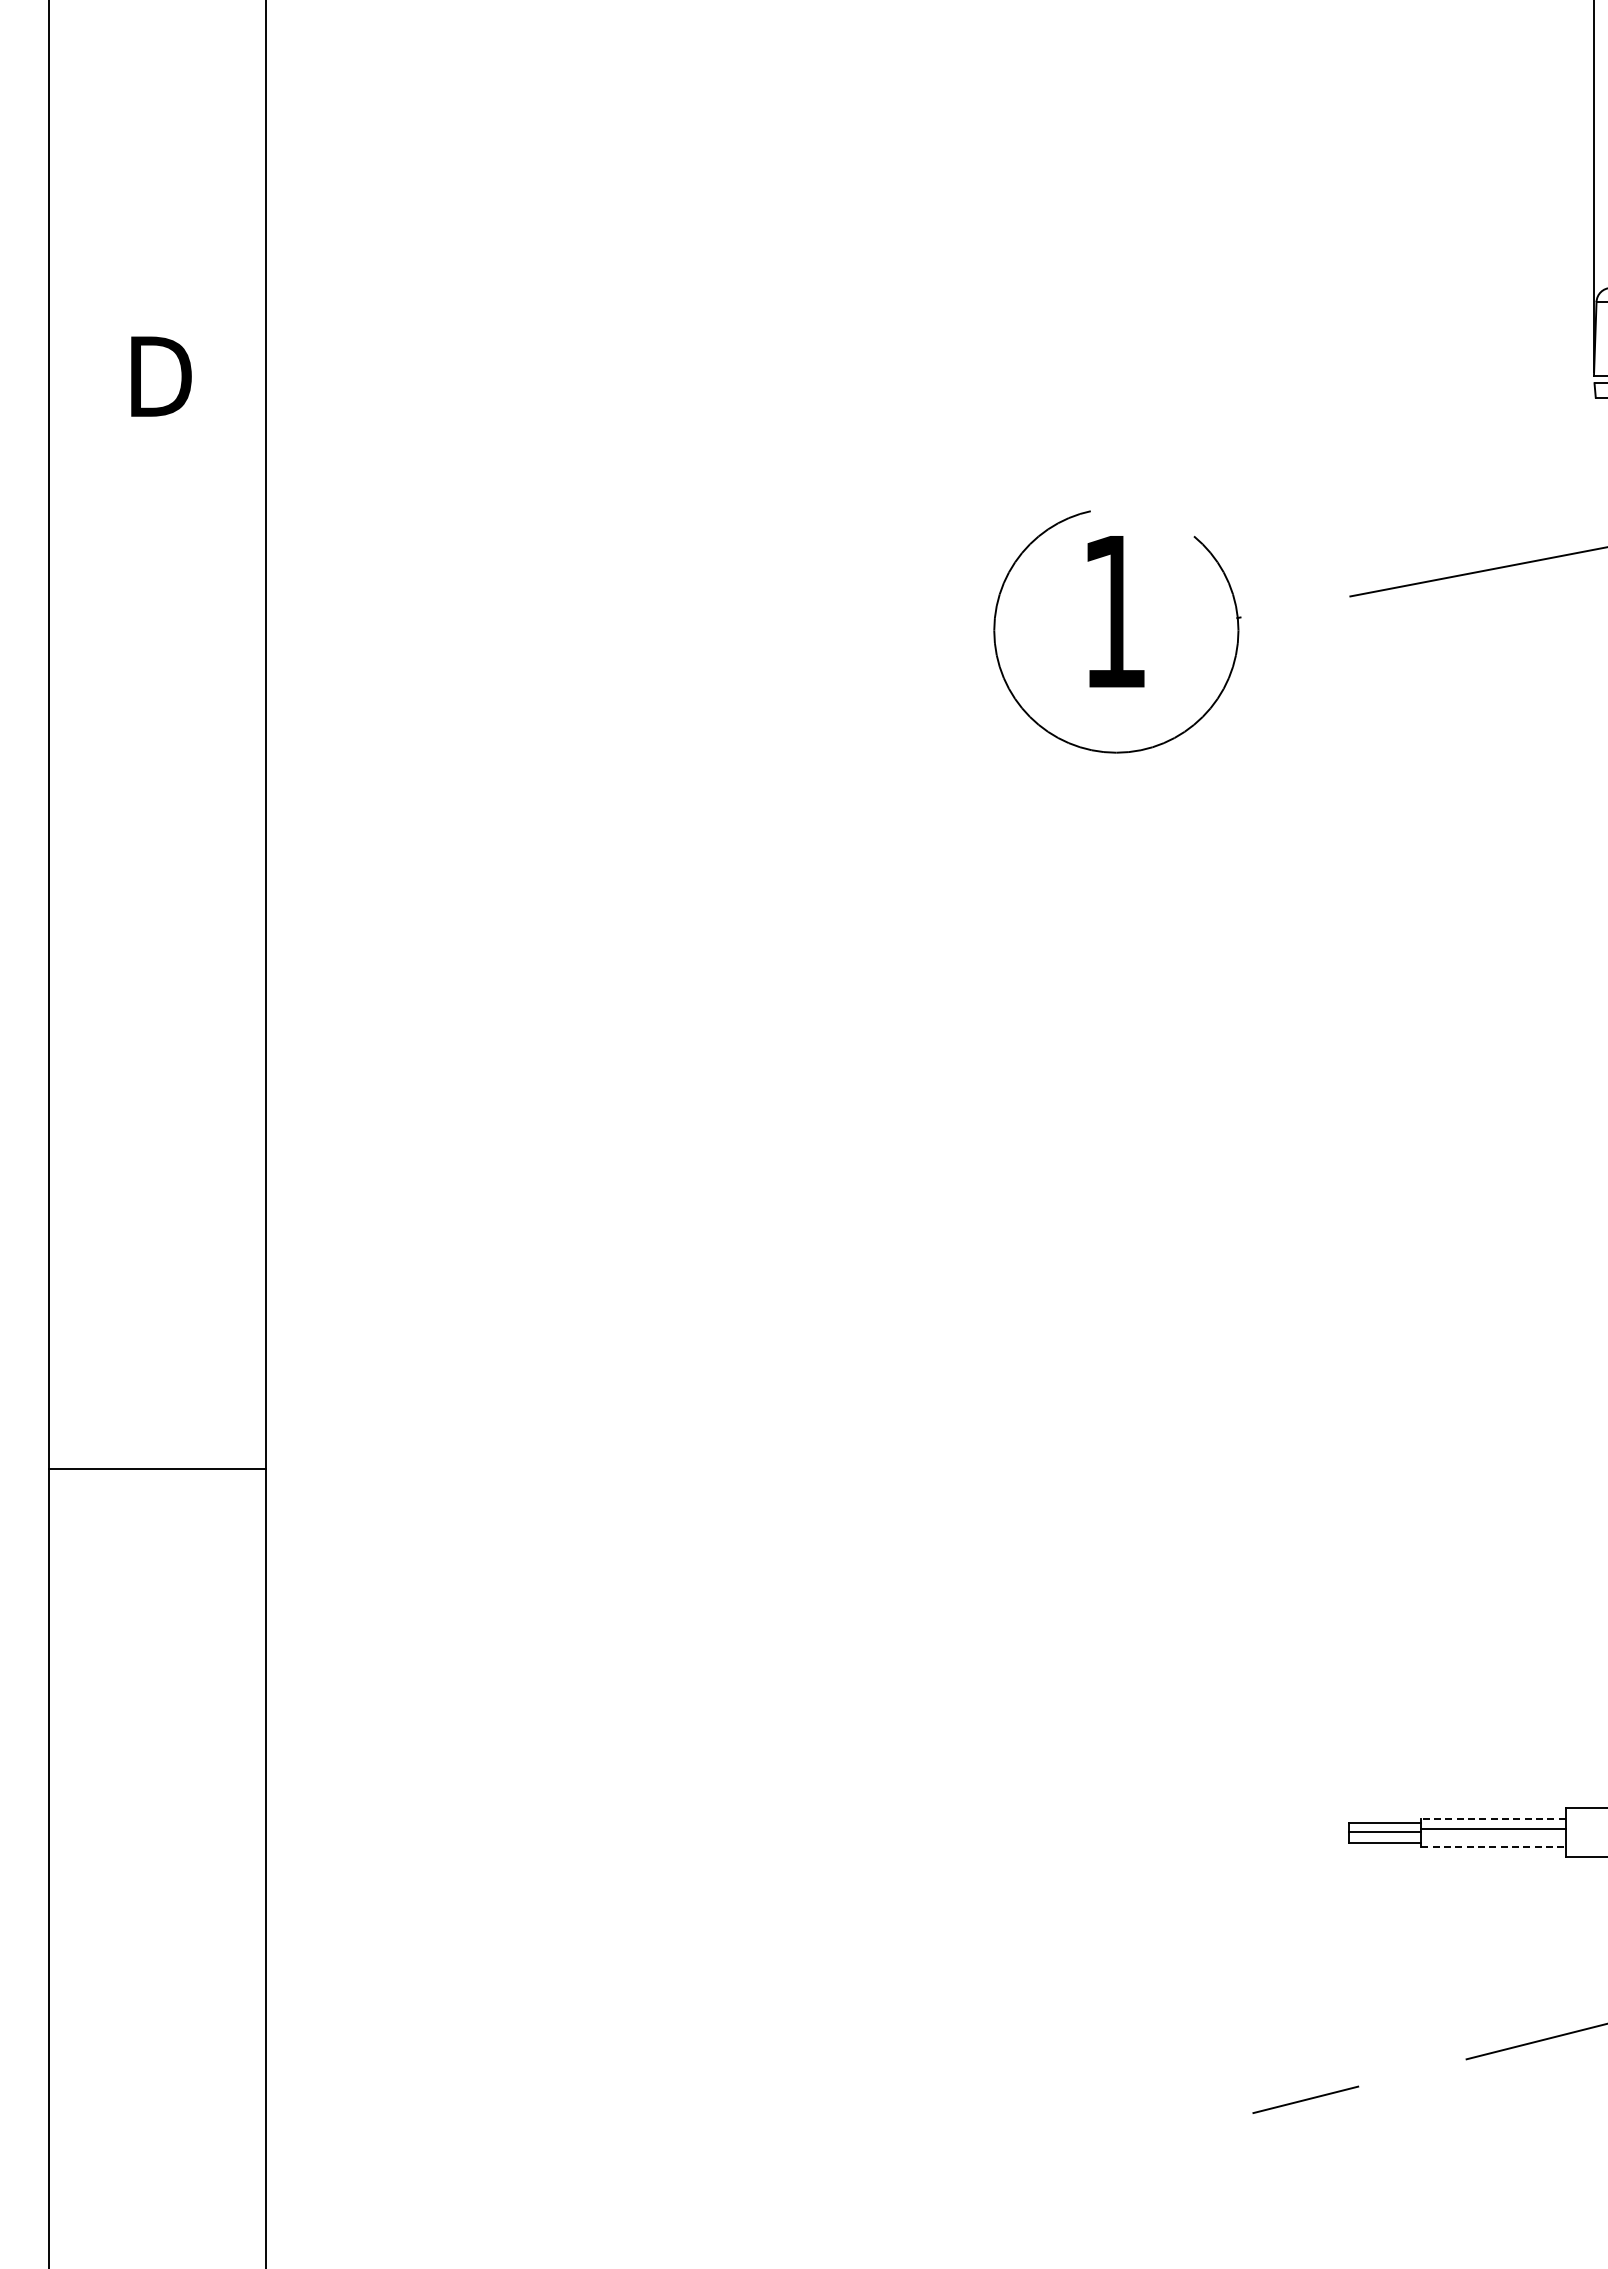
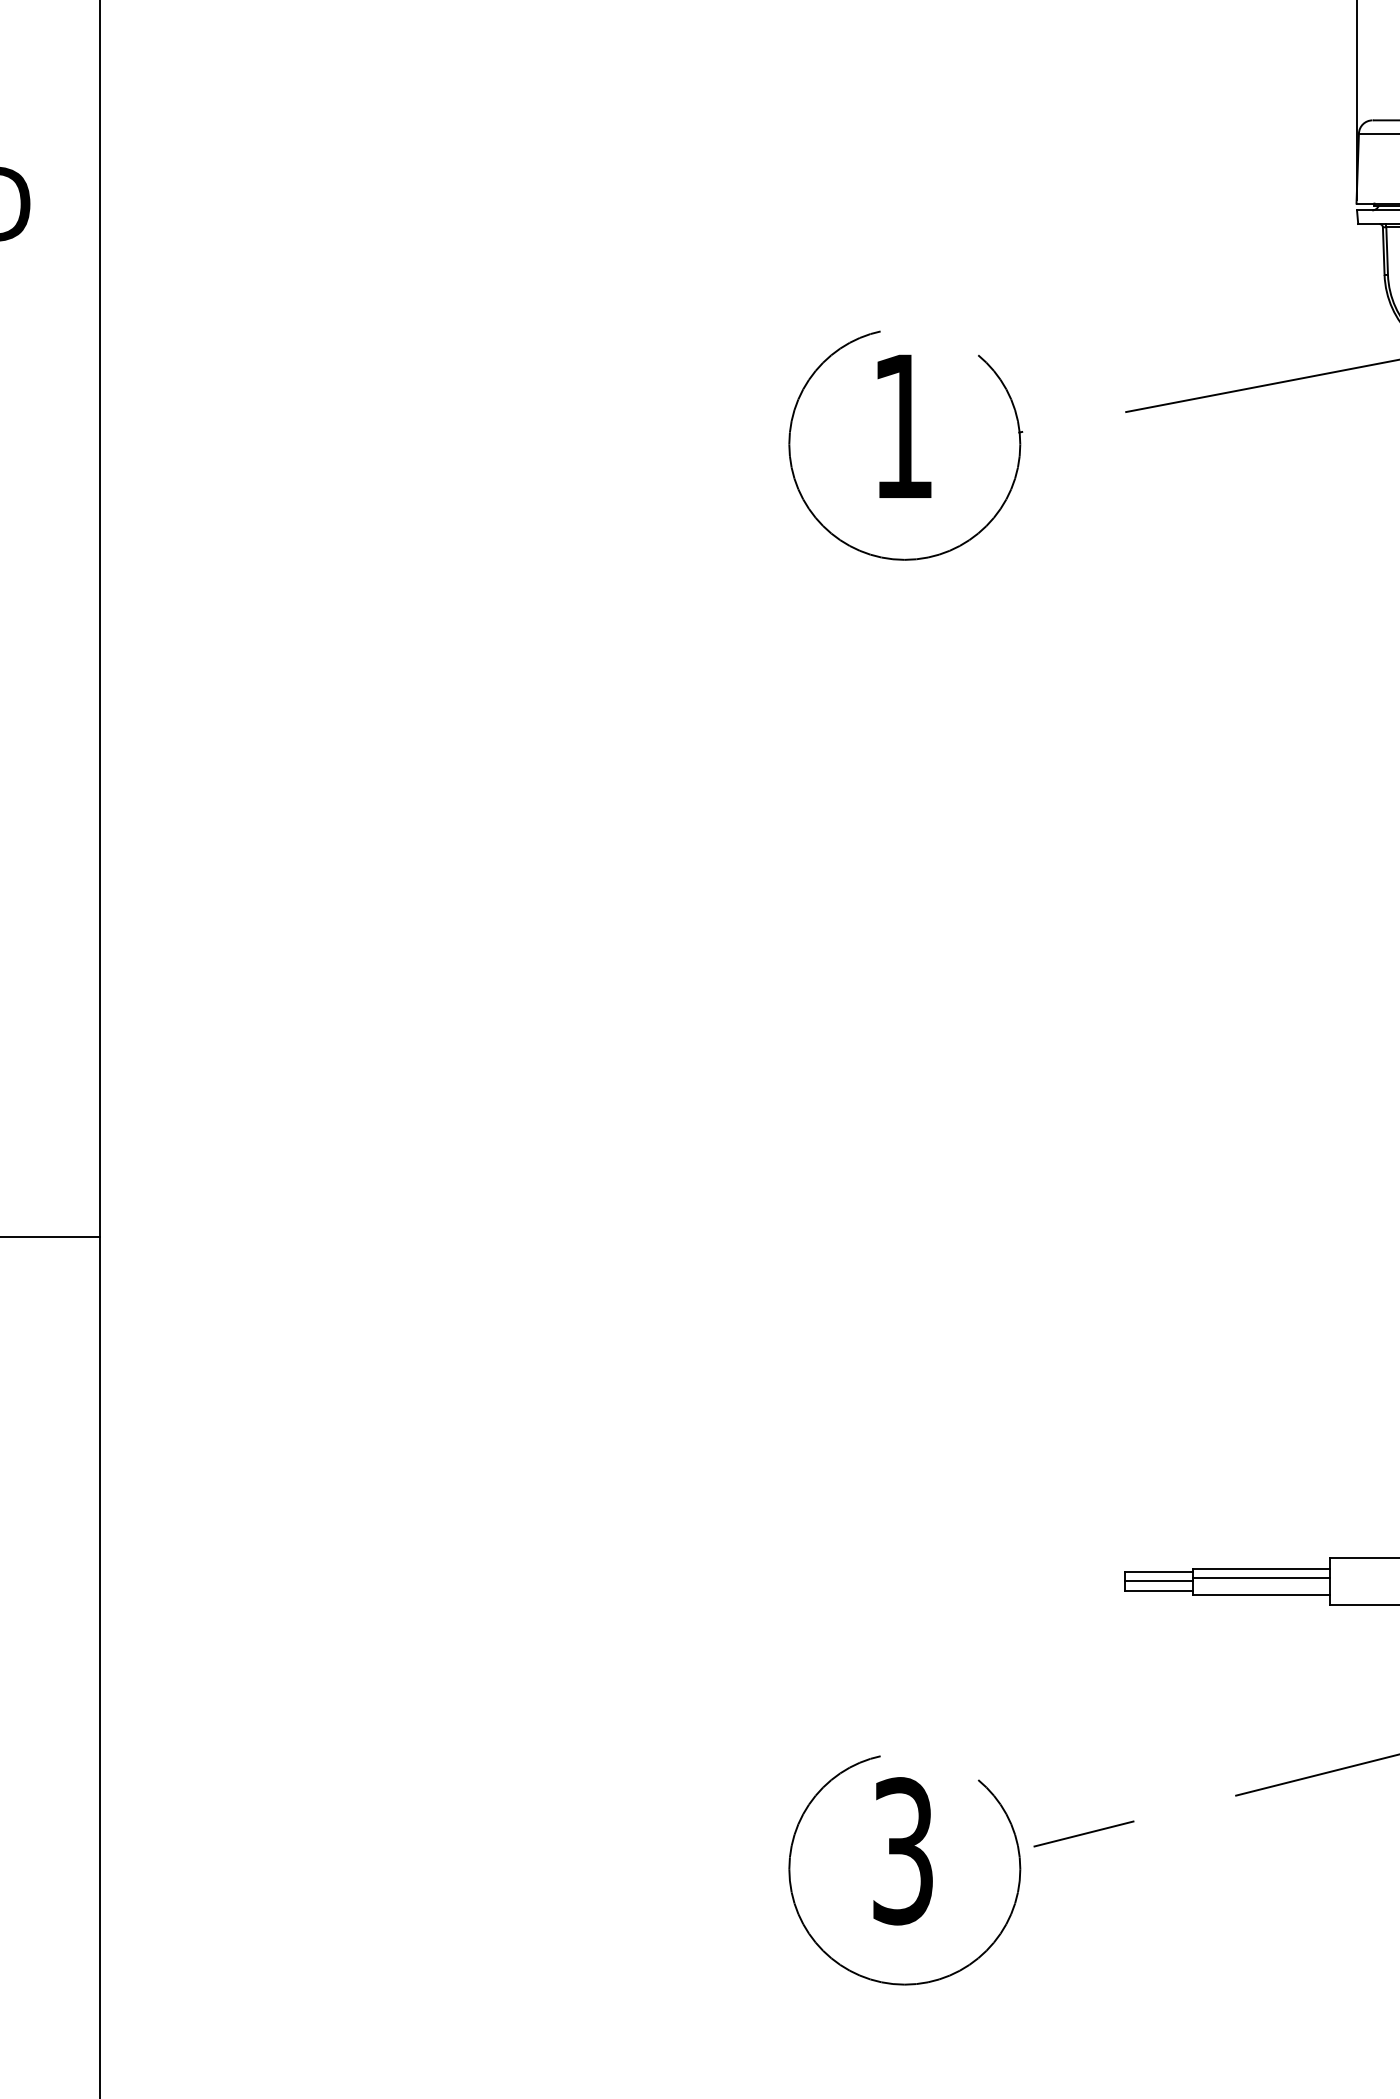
line: (1493, 1819) -> (1261, 1568), dashed -> solid
line: (1494, 1846) -> (1262, 1594), dashed -> solid
part: (1127, 2129) -> (915, 1862), added

